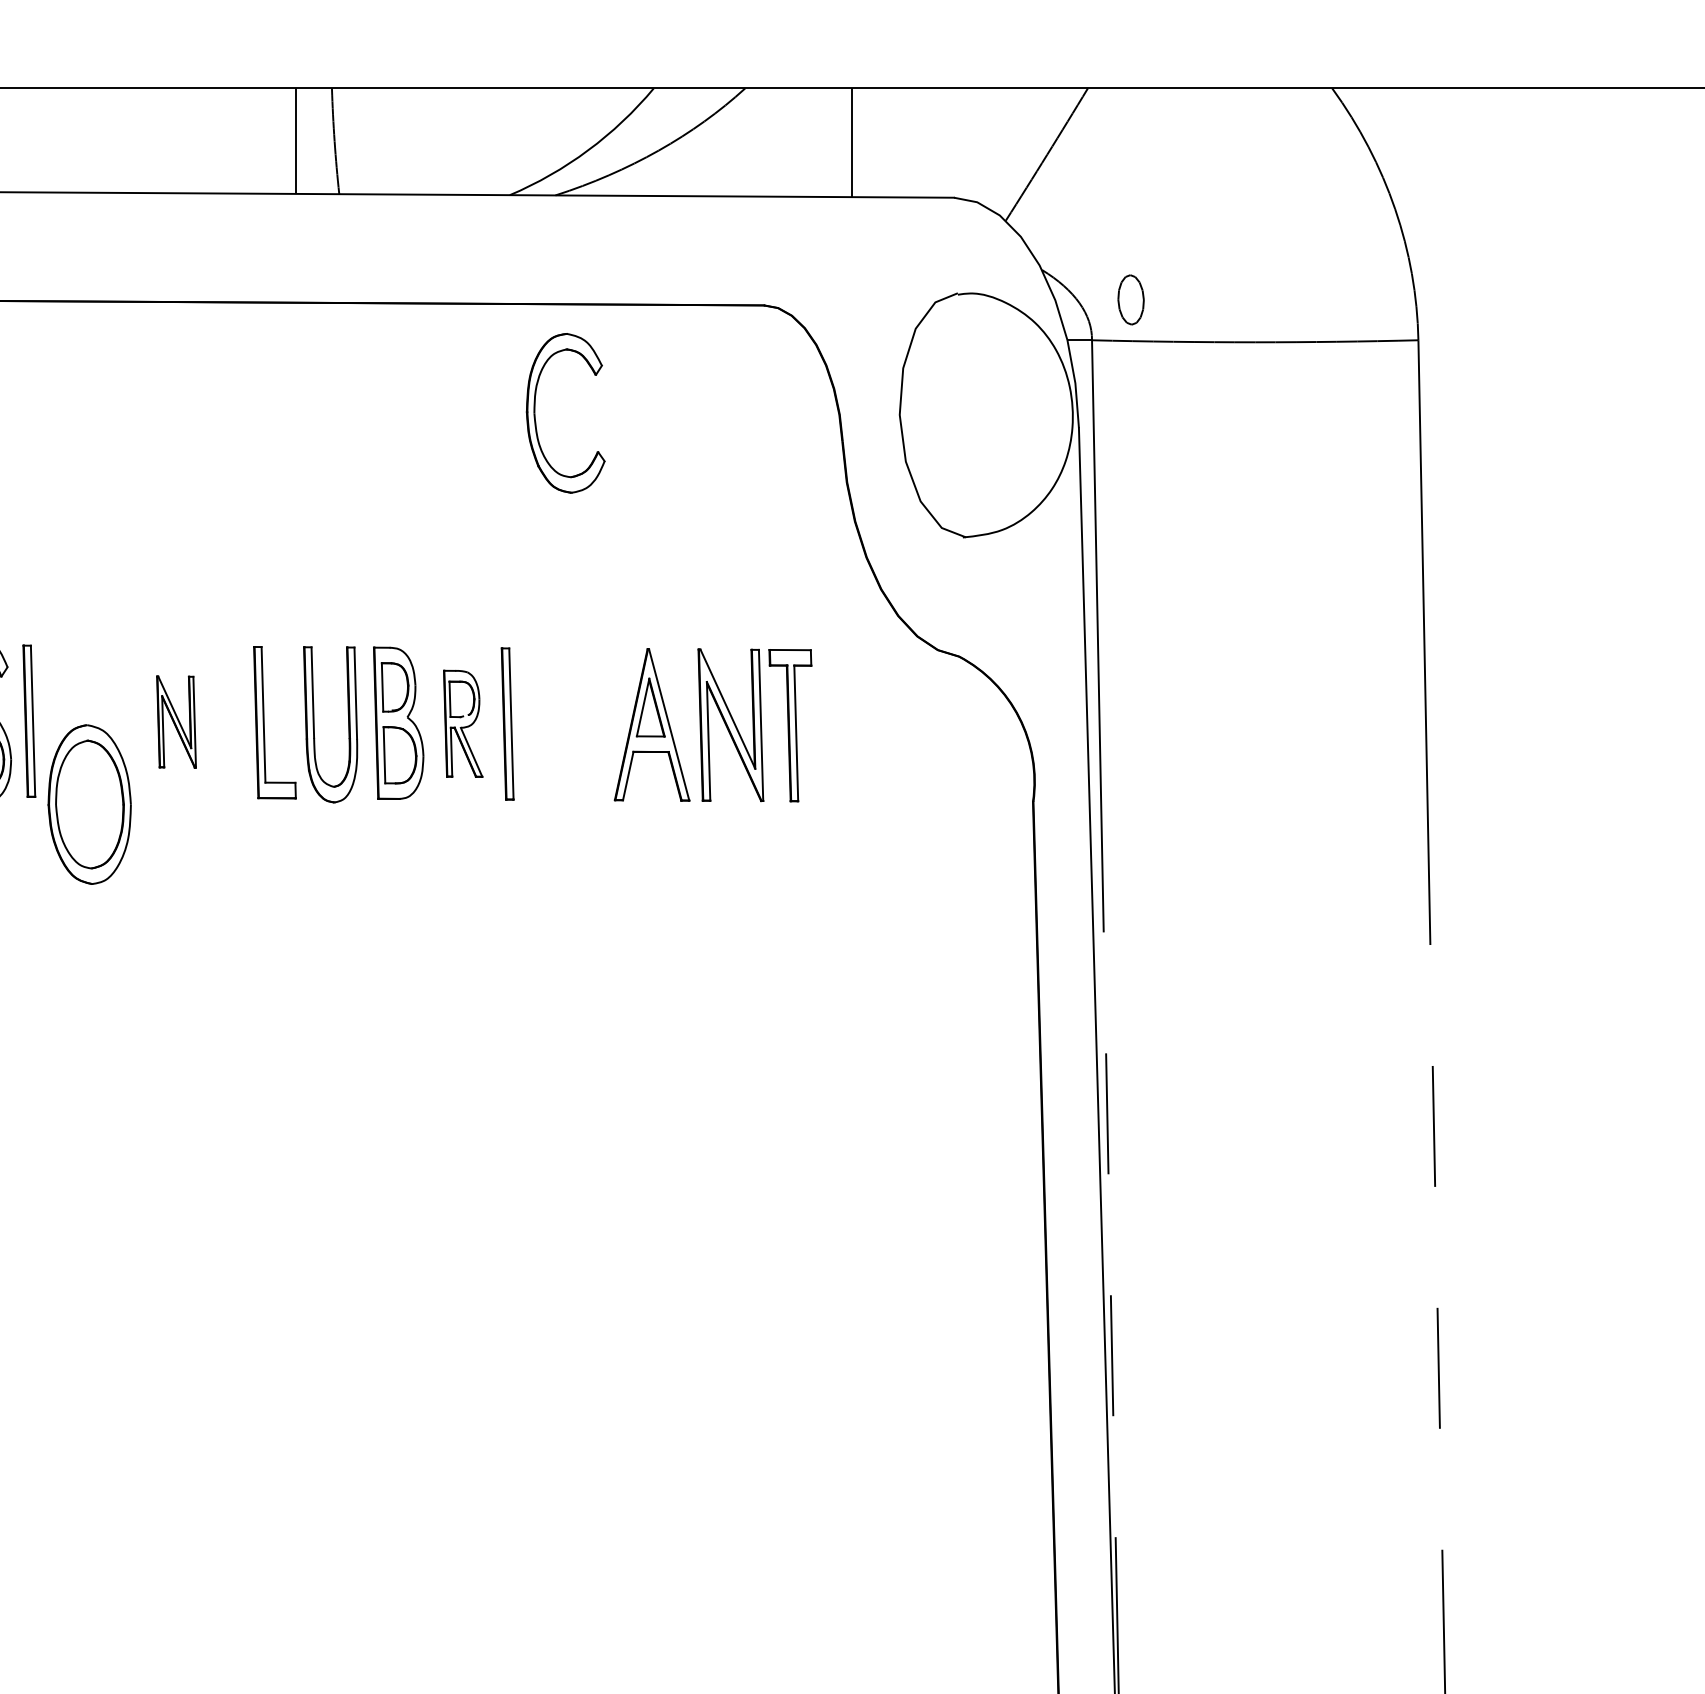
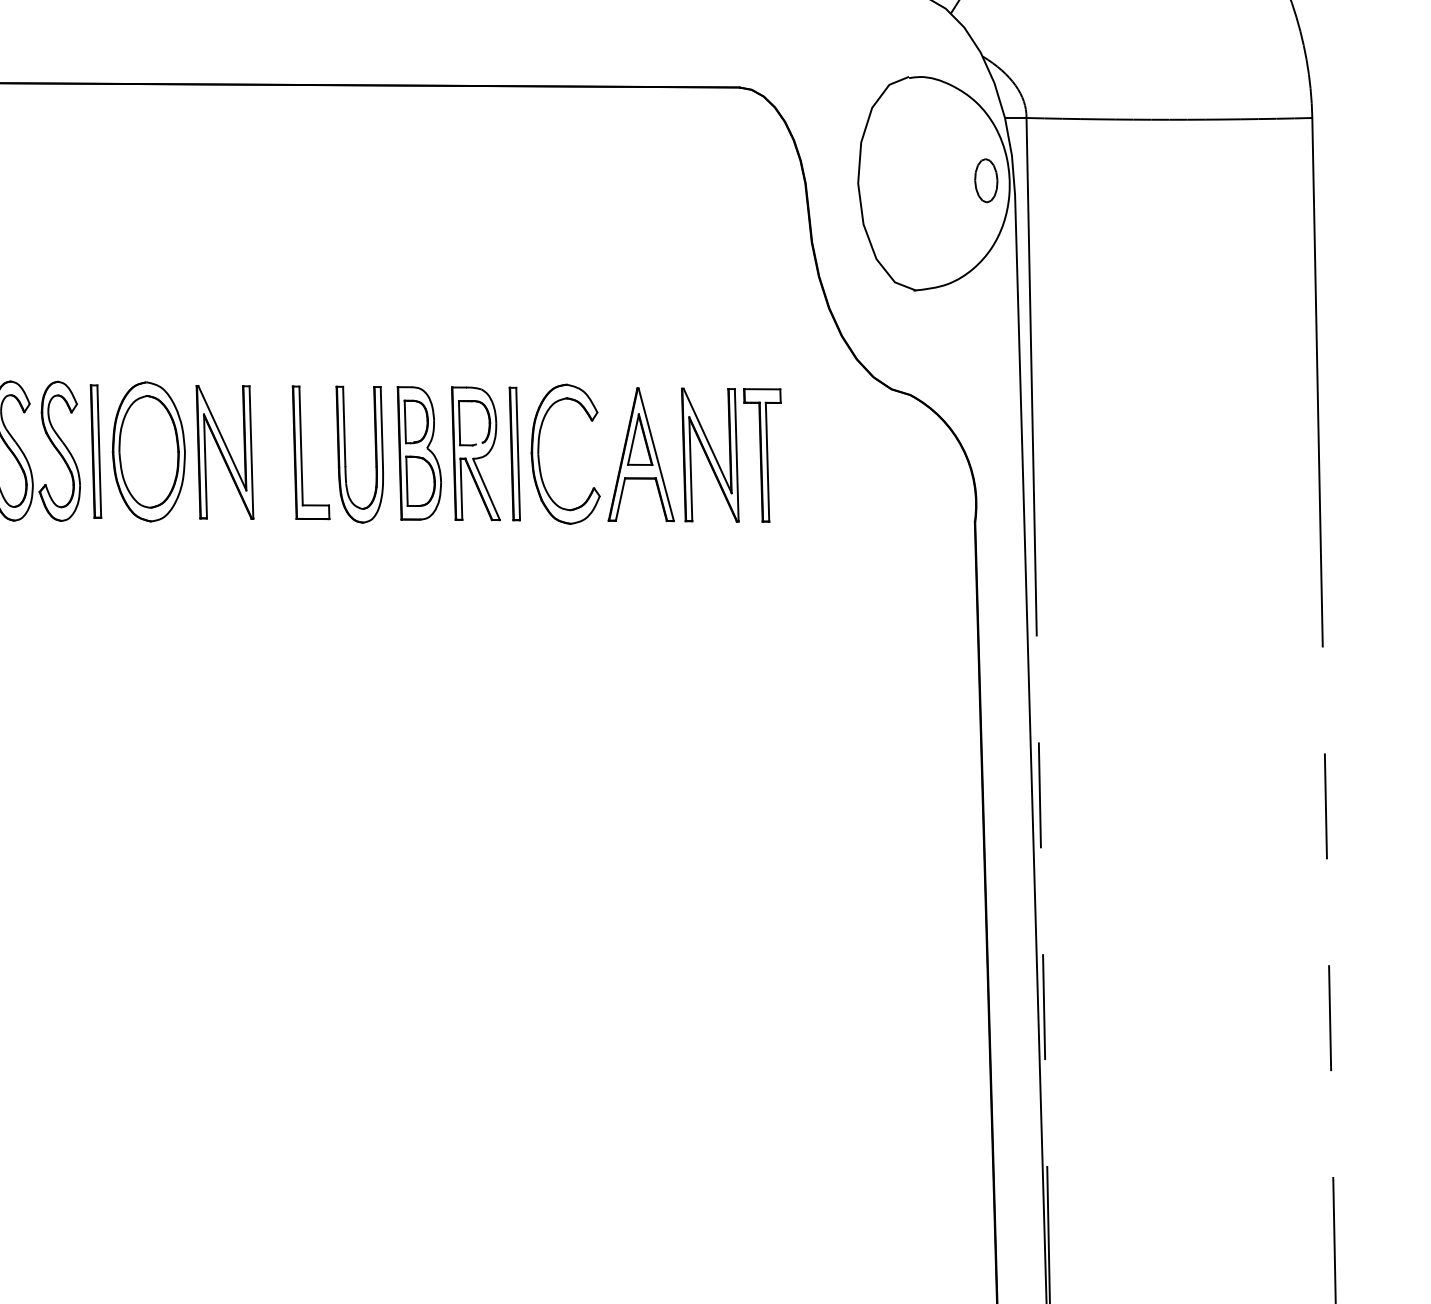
part: (1130, 299) -> (985, 180), moved
part: (535, 413) -> (539, 454), moved
part: (176, 721) -> (224, 451), size x1.67
part: (462, 723) -> (475, 453), size x1.43
part: (89, 804) -> (148, 451), moved

